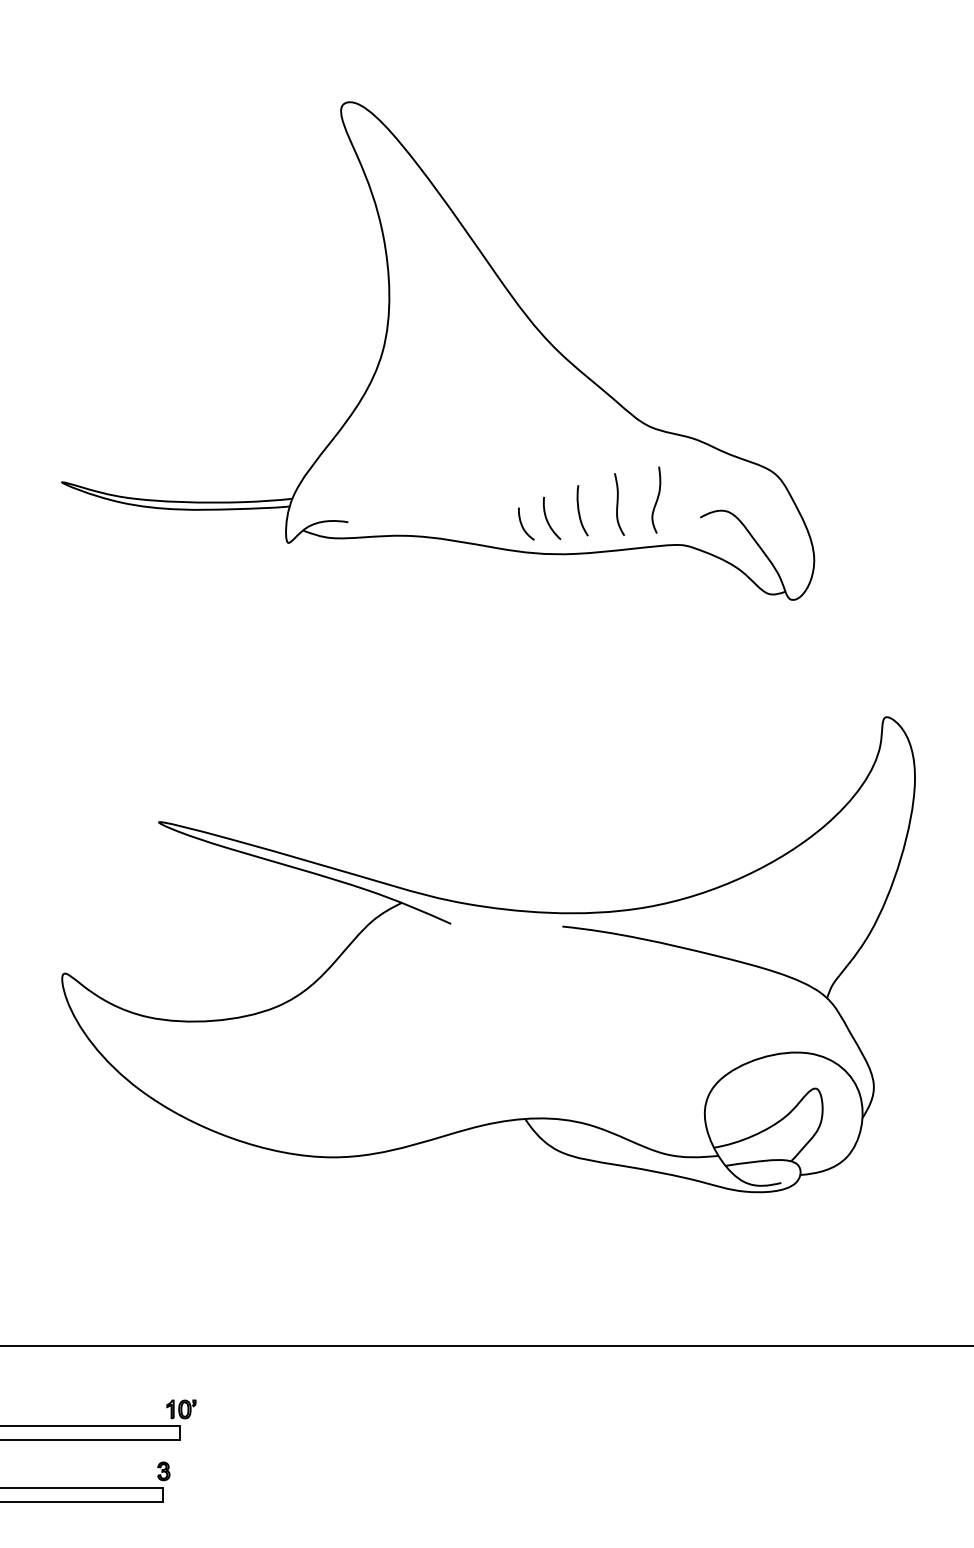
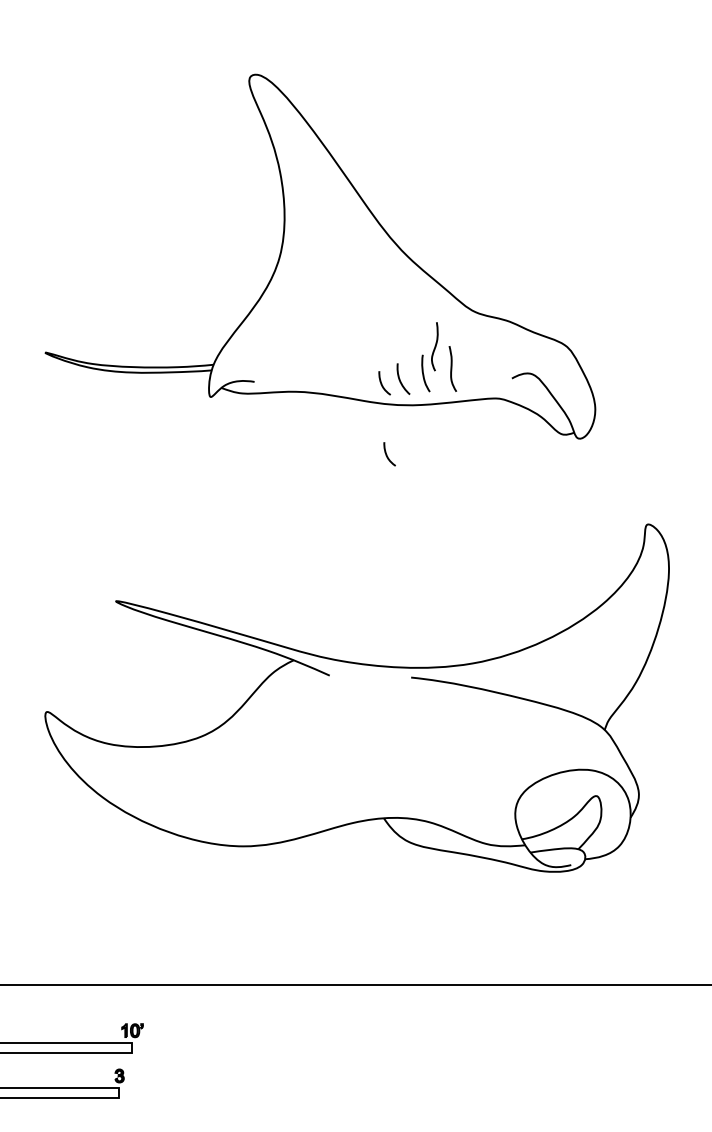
curve: (655, 499) -> (434, 346), moved
curve: (530, 621) -> (387, 454), added

